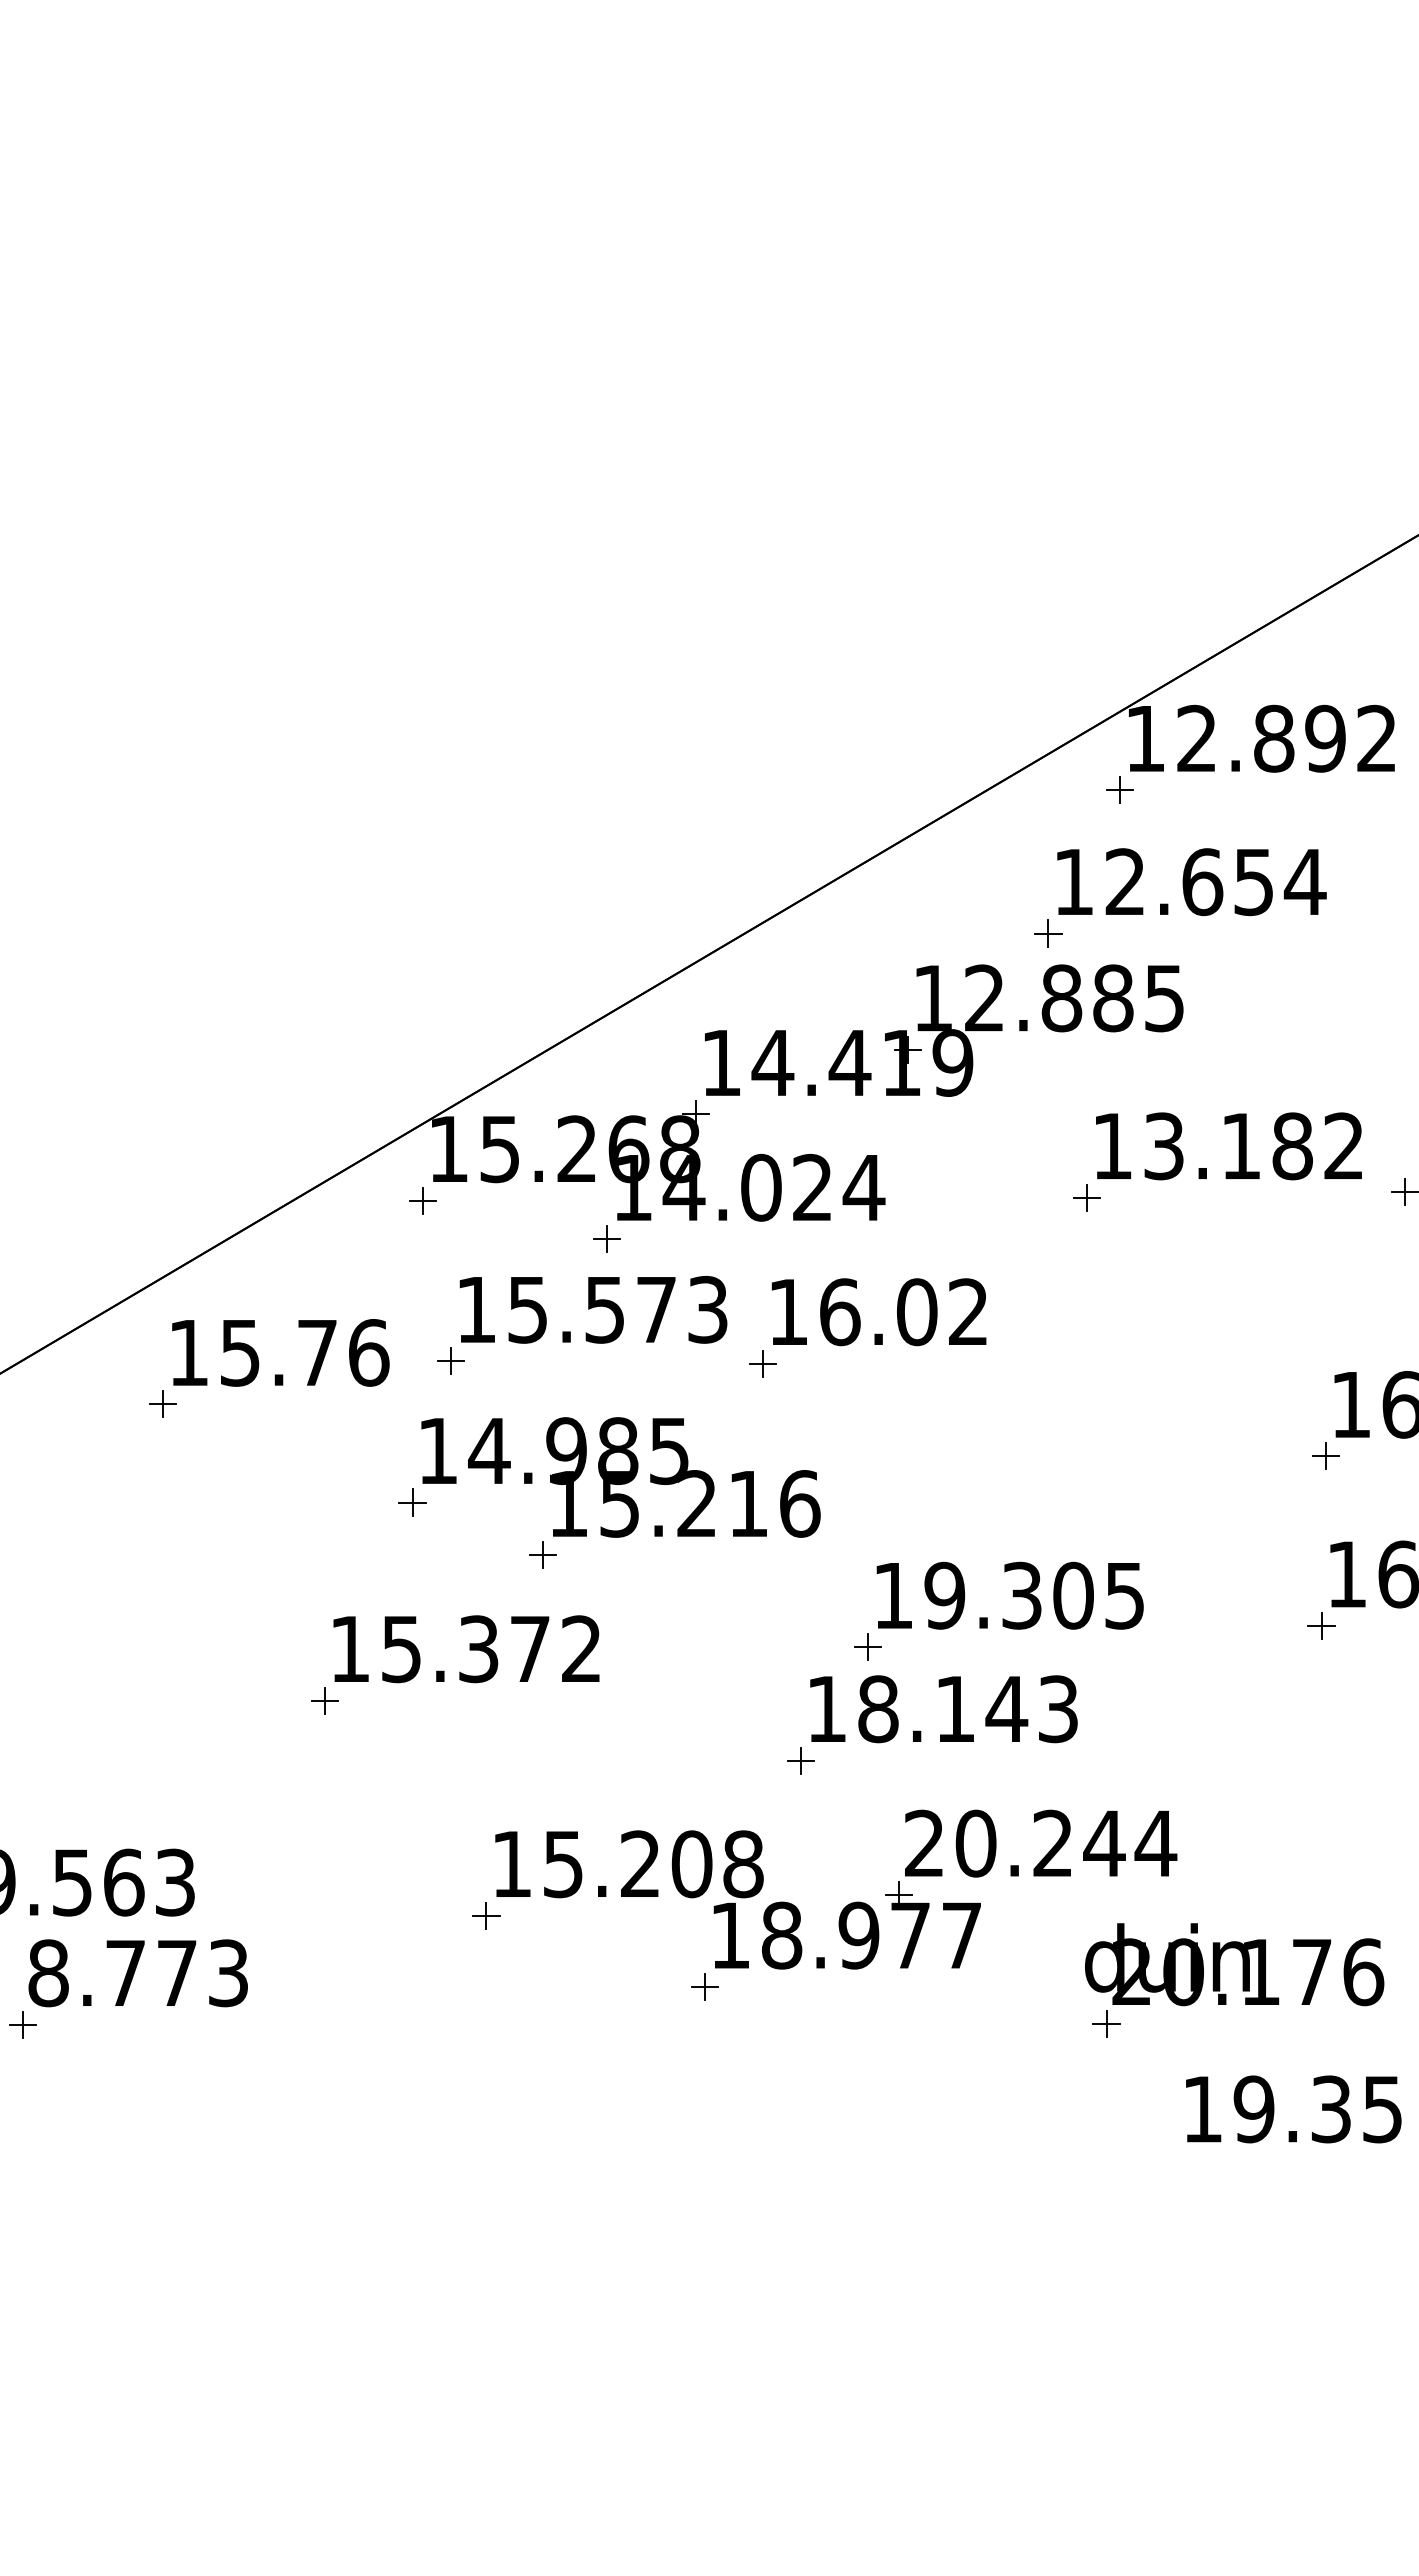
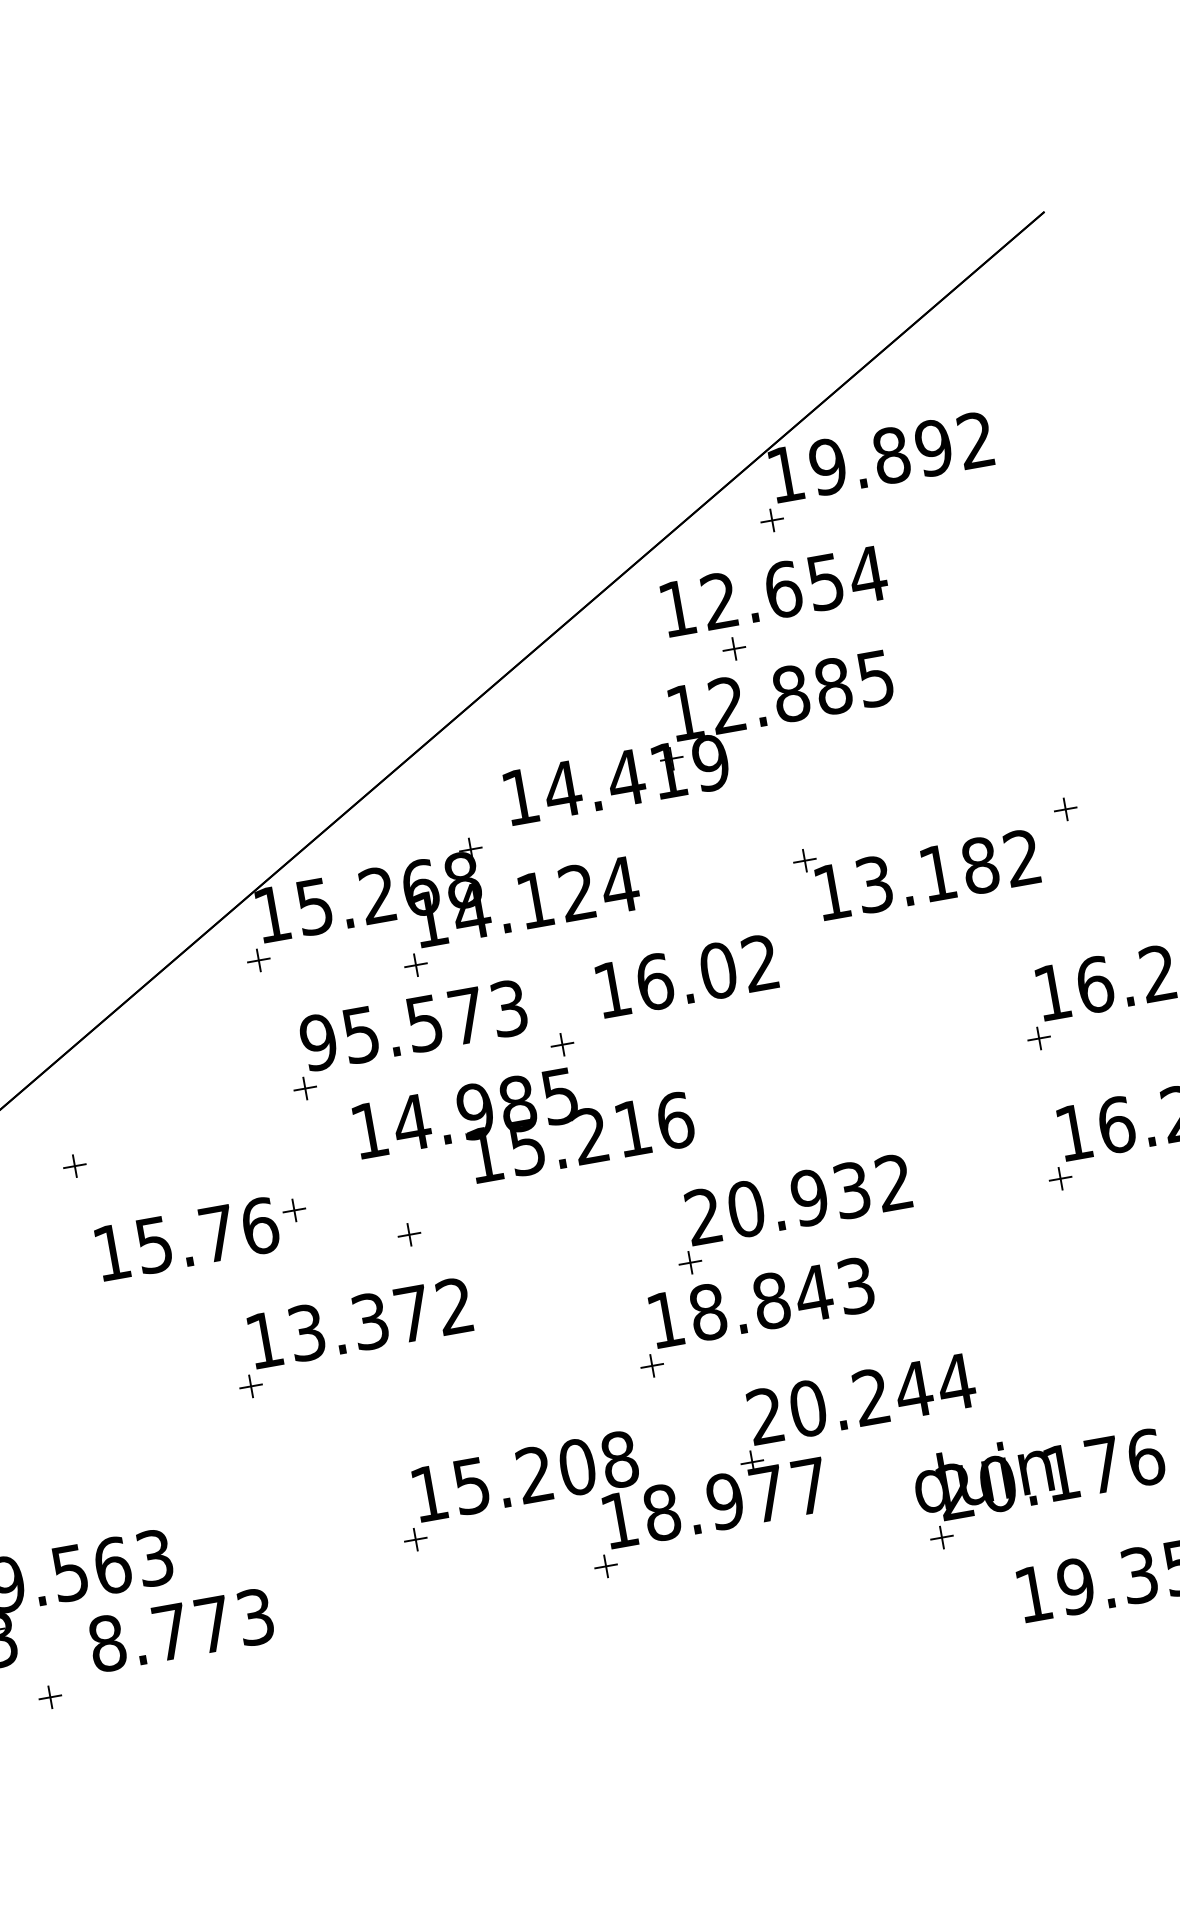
text: (1196, 738) -> (827, 466), 12.892 -> 19.892
text: (1191, 882) -> (774, 591), moved
part: (944, 1030) -> (699, 737), moved
text: (1228, 1146) -> (927, 875), moved
text: (761, 1187) -> (535, 899), 14.024 -> 14.124
text: (476, 1309) -> (318, 1042), 15.573 -> 95.573
text: (878, 1312) -> (686, 976), moved
text: (280, 1352) -> (187, 1238), moved
text: (620, 1477) -> (523, 1125), moved
text: (1008, 1595) -> (798, 1199), 19.305 -> 20.932
text: (401, 1648) -> (306, 1332), 15.372 -> 13.372
text: (955, 1709) -> (771, 1301), 18.143 -> 18.843
text: (137, 1973) -> (180, 1630), moved

